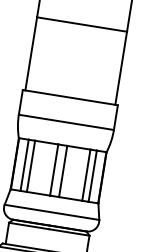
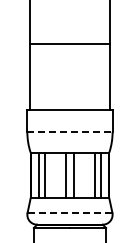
line: (65, 122) -> (69, 132), solid -> dashed
line: (52, 212) -> (70, 212), solid -> dashed

